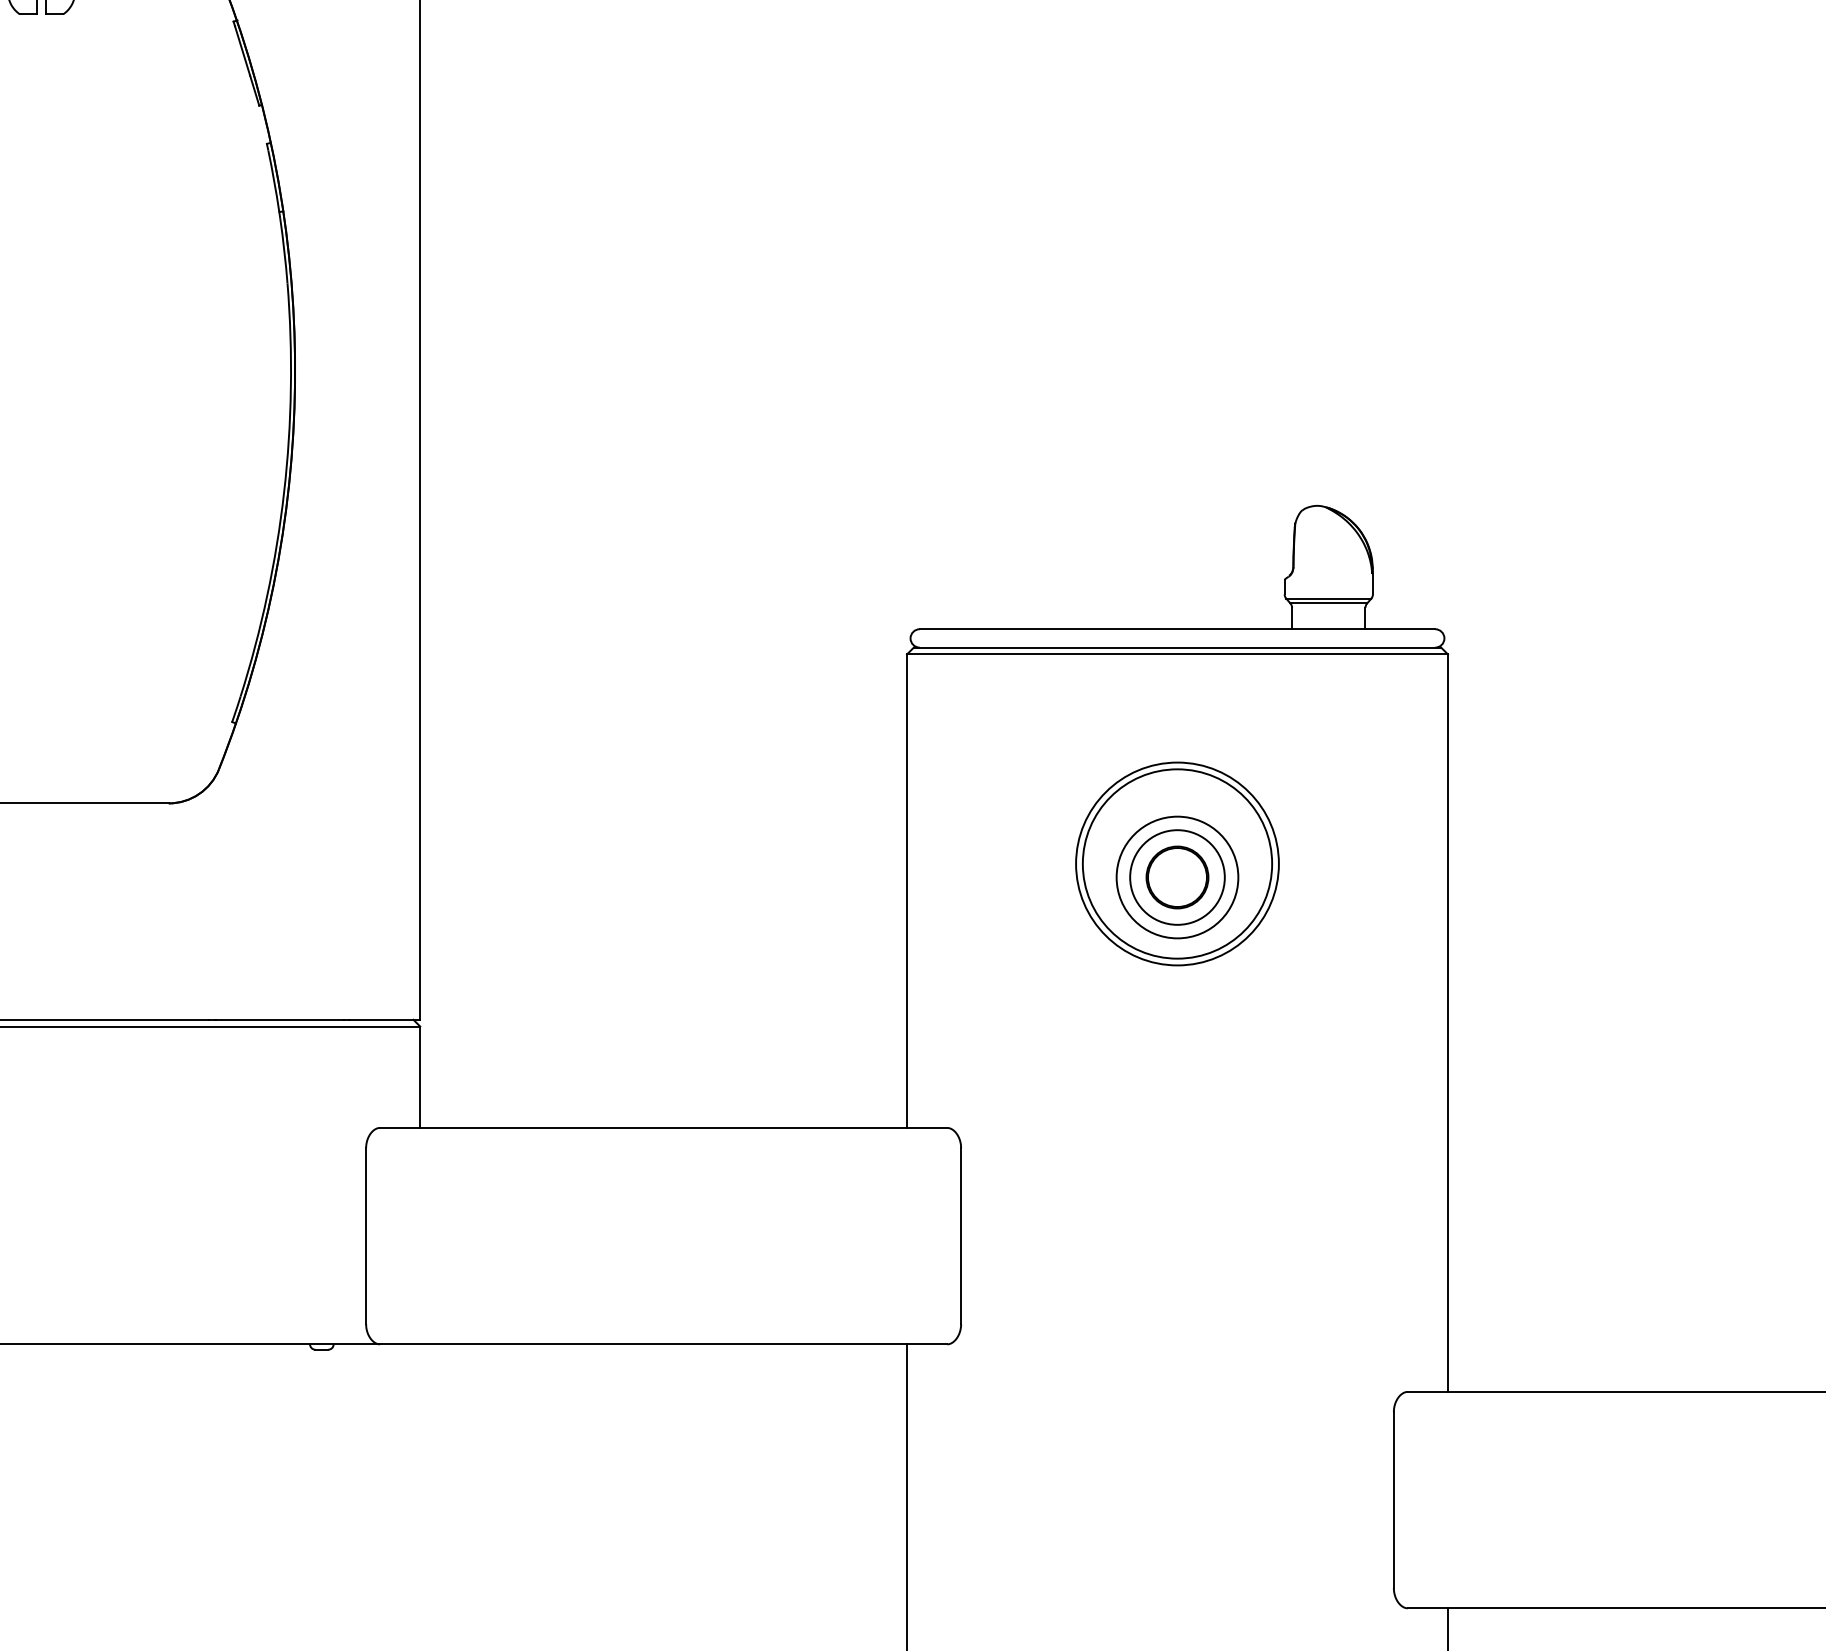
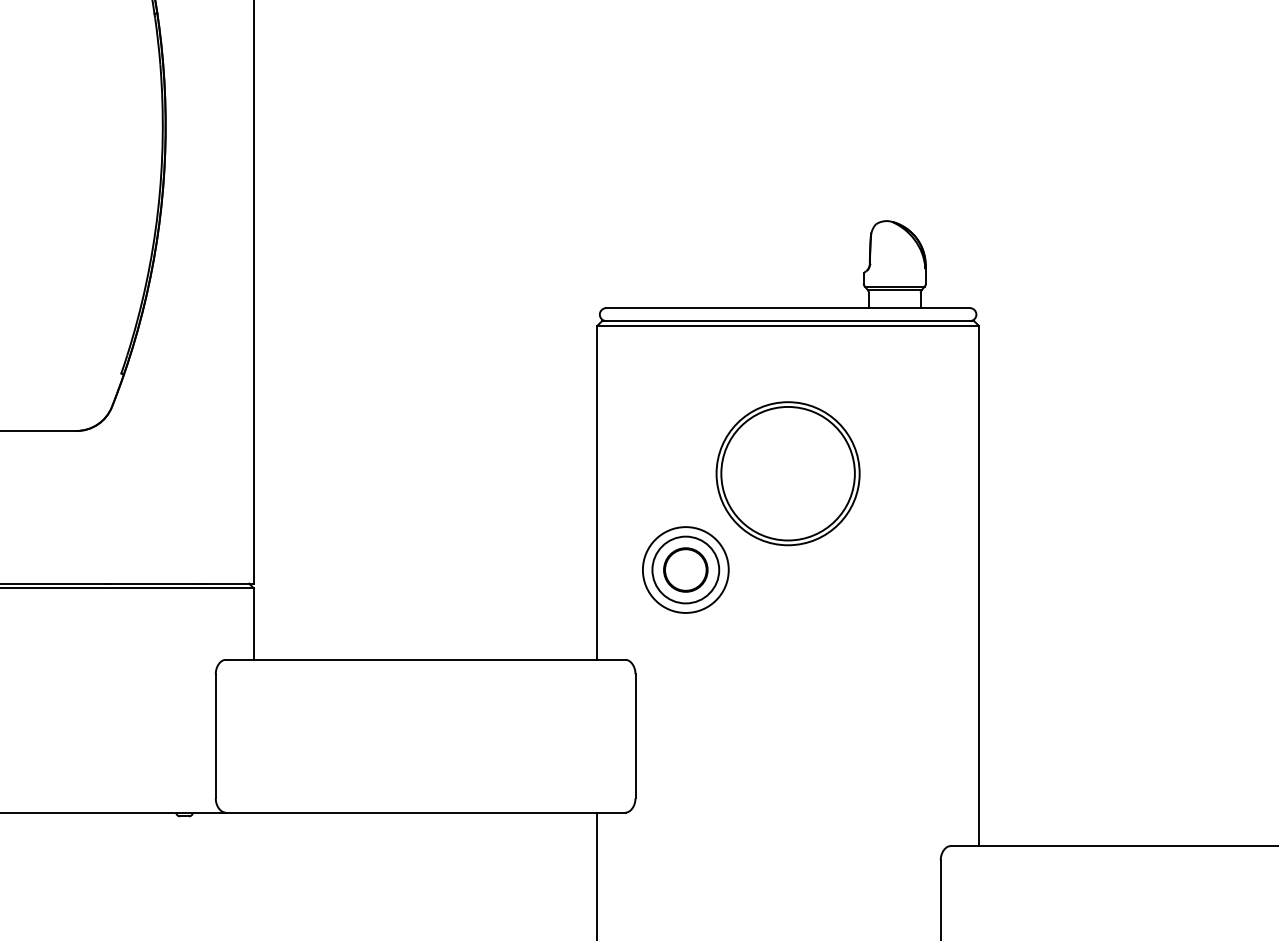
part: (1177, 877) -> (685, 570), moved

